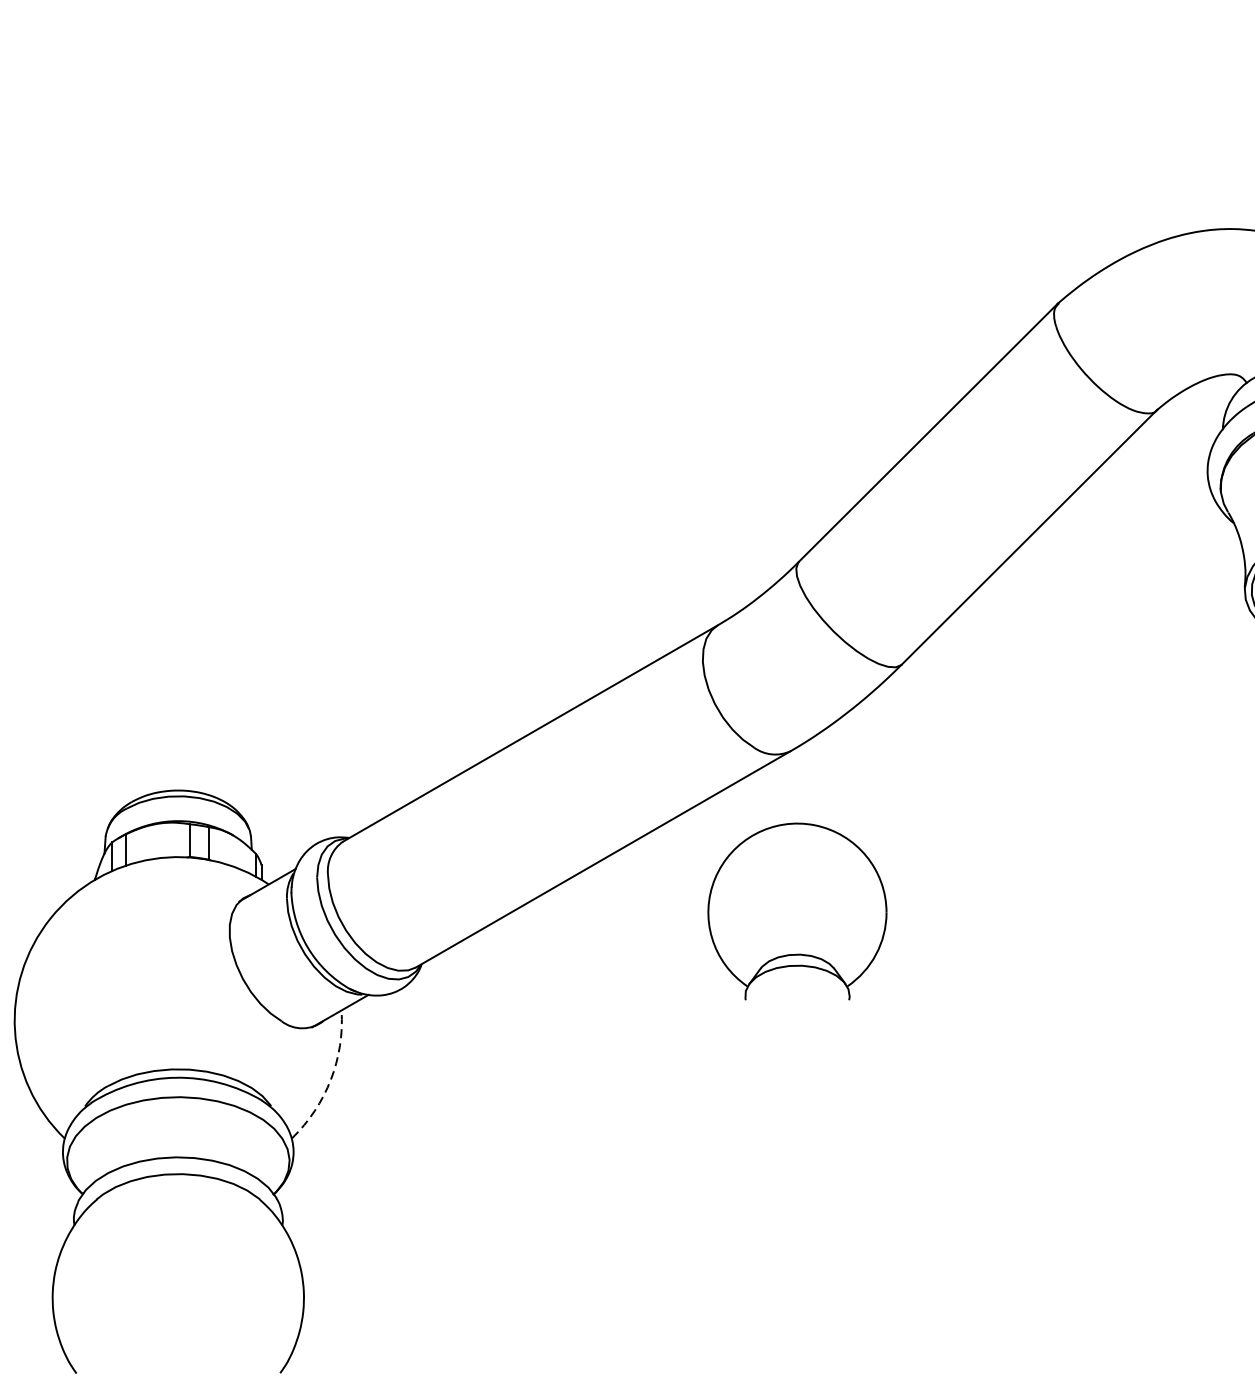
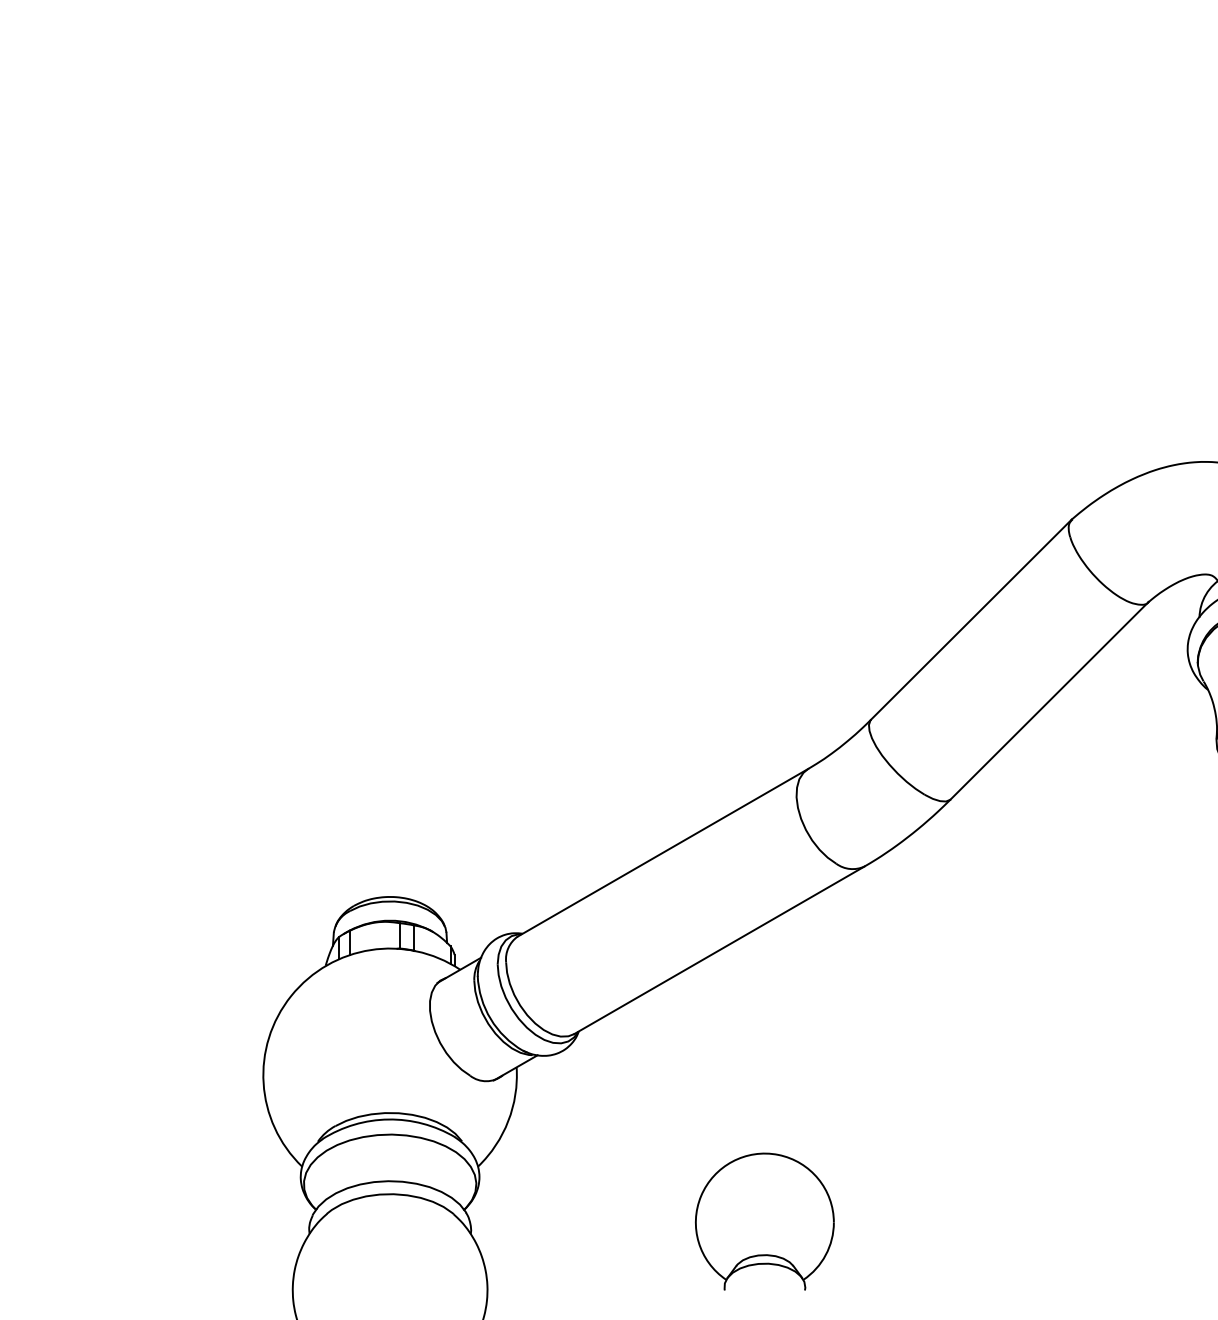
part: (796, 911) -> (764, 1221), moved
arc: (331, 1080) -> (508, 1121), dashed -> solid

